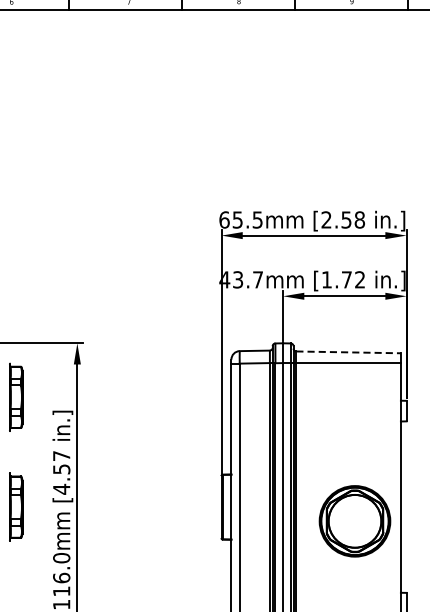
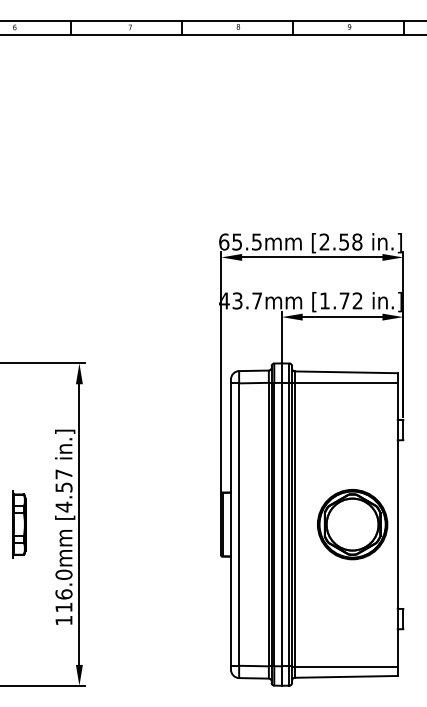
line: (348, 352) -> (346, 372), dashed -> solid
part: (16, 397) -> (19, 416), removed
part: (354, 521) -> (352, 524), moved

